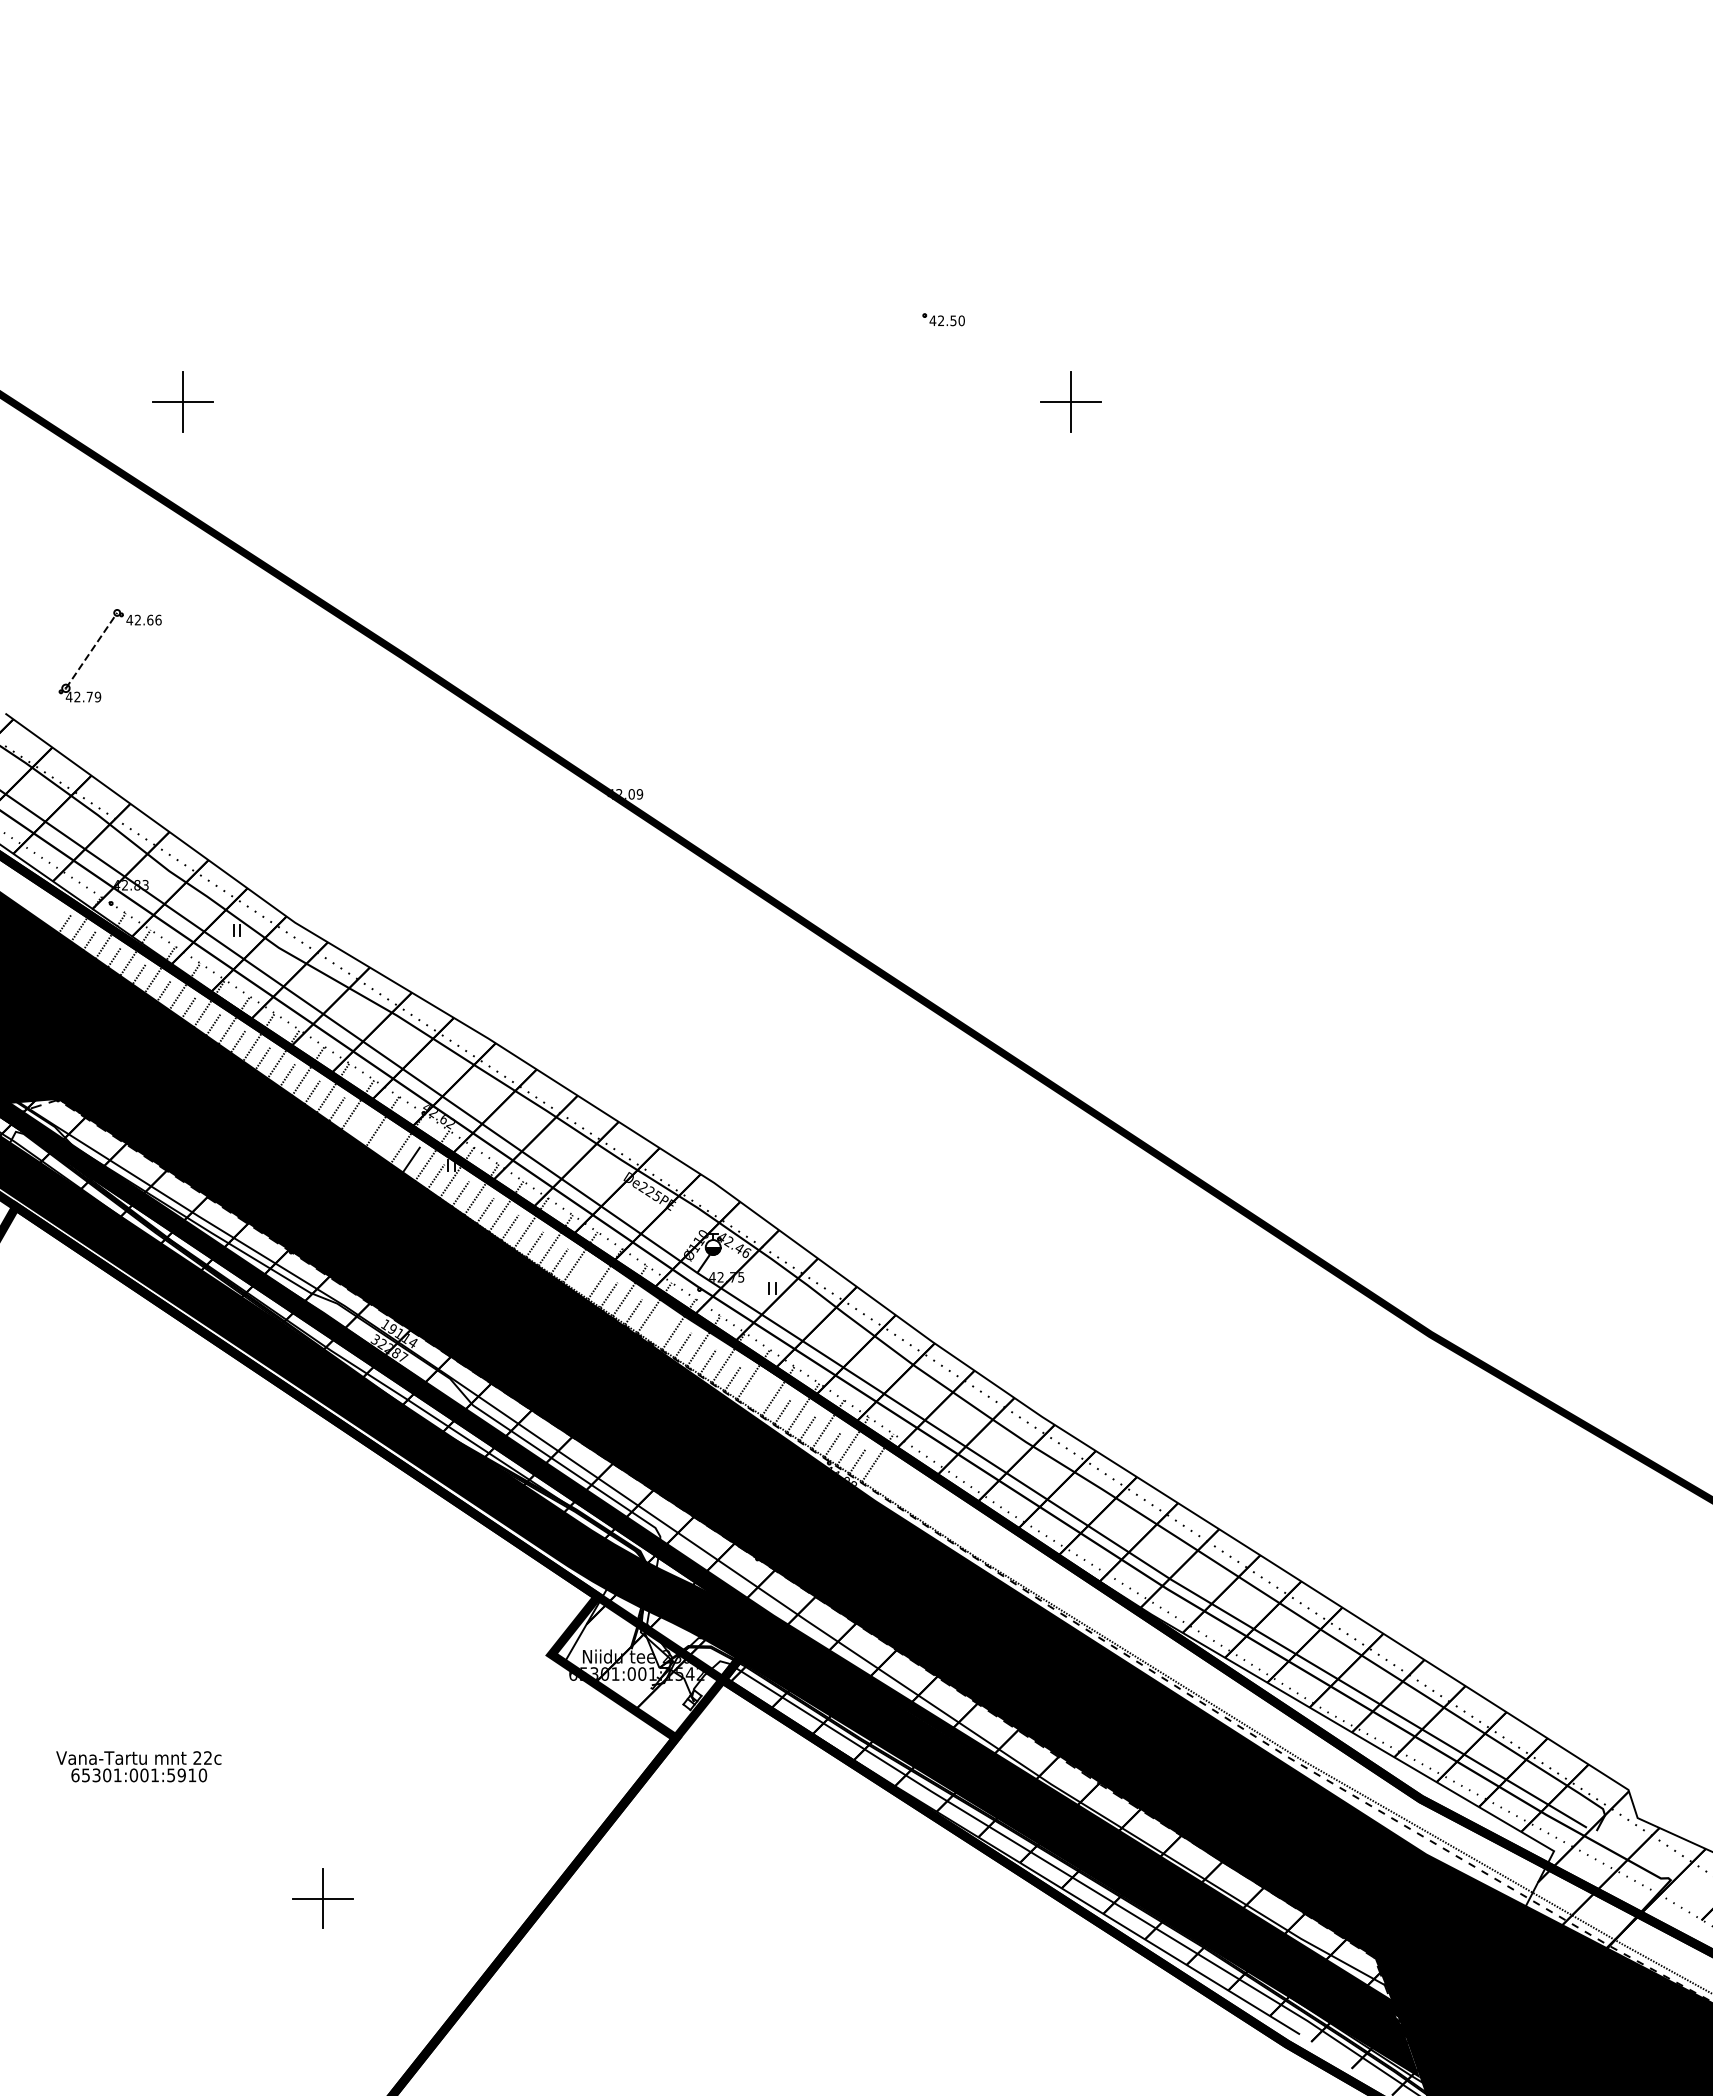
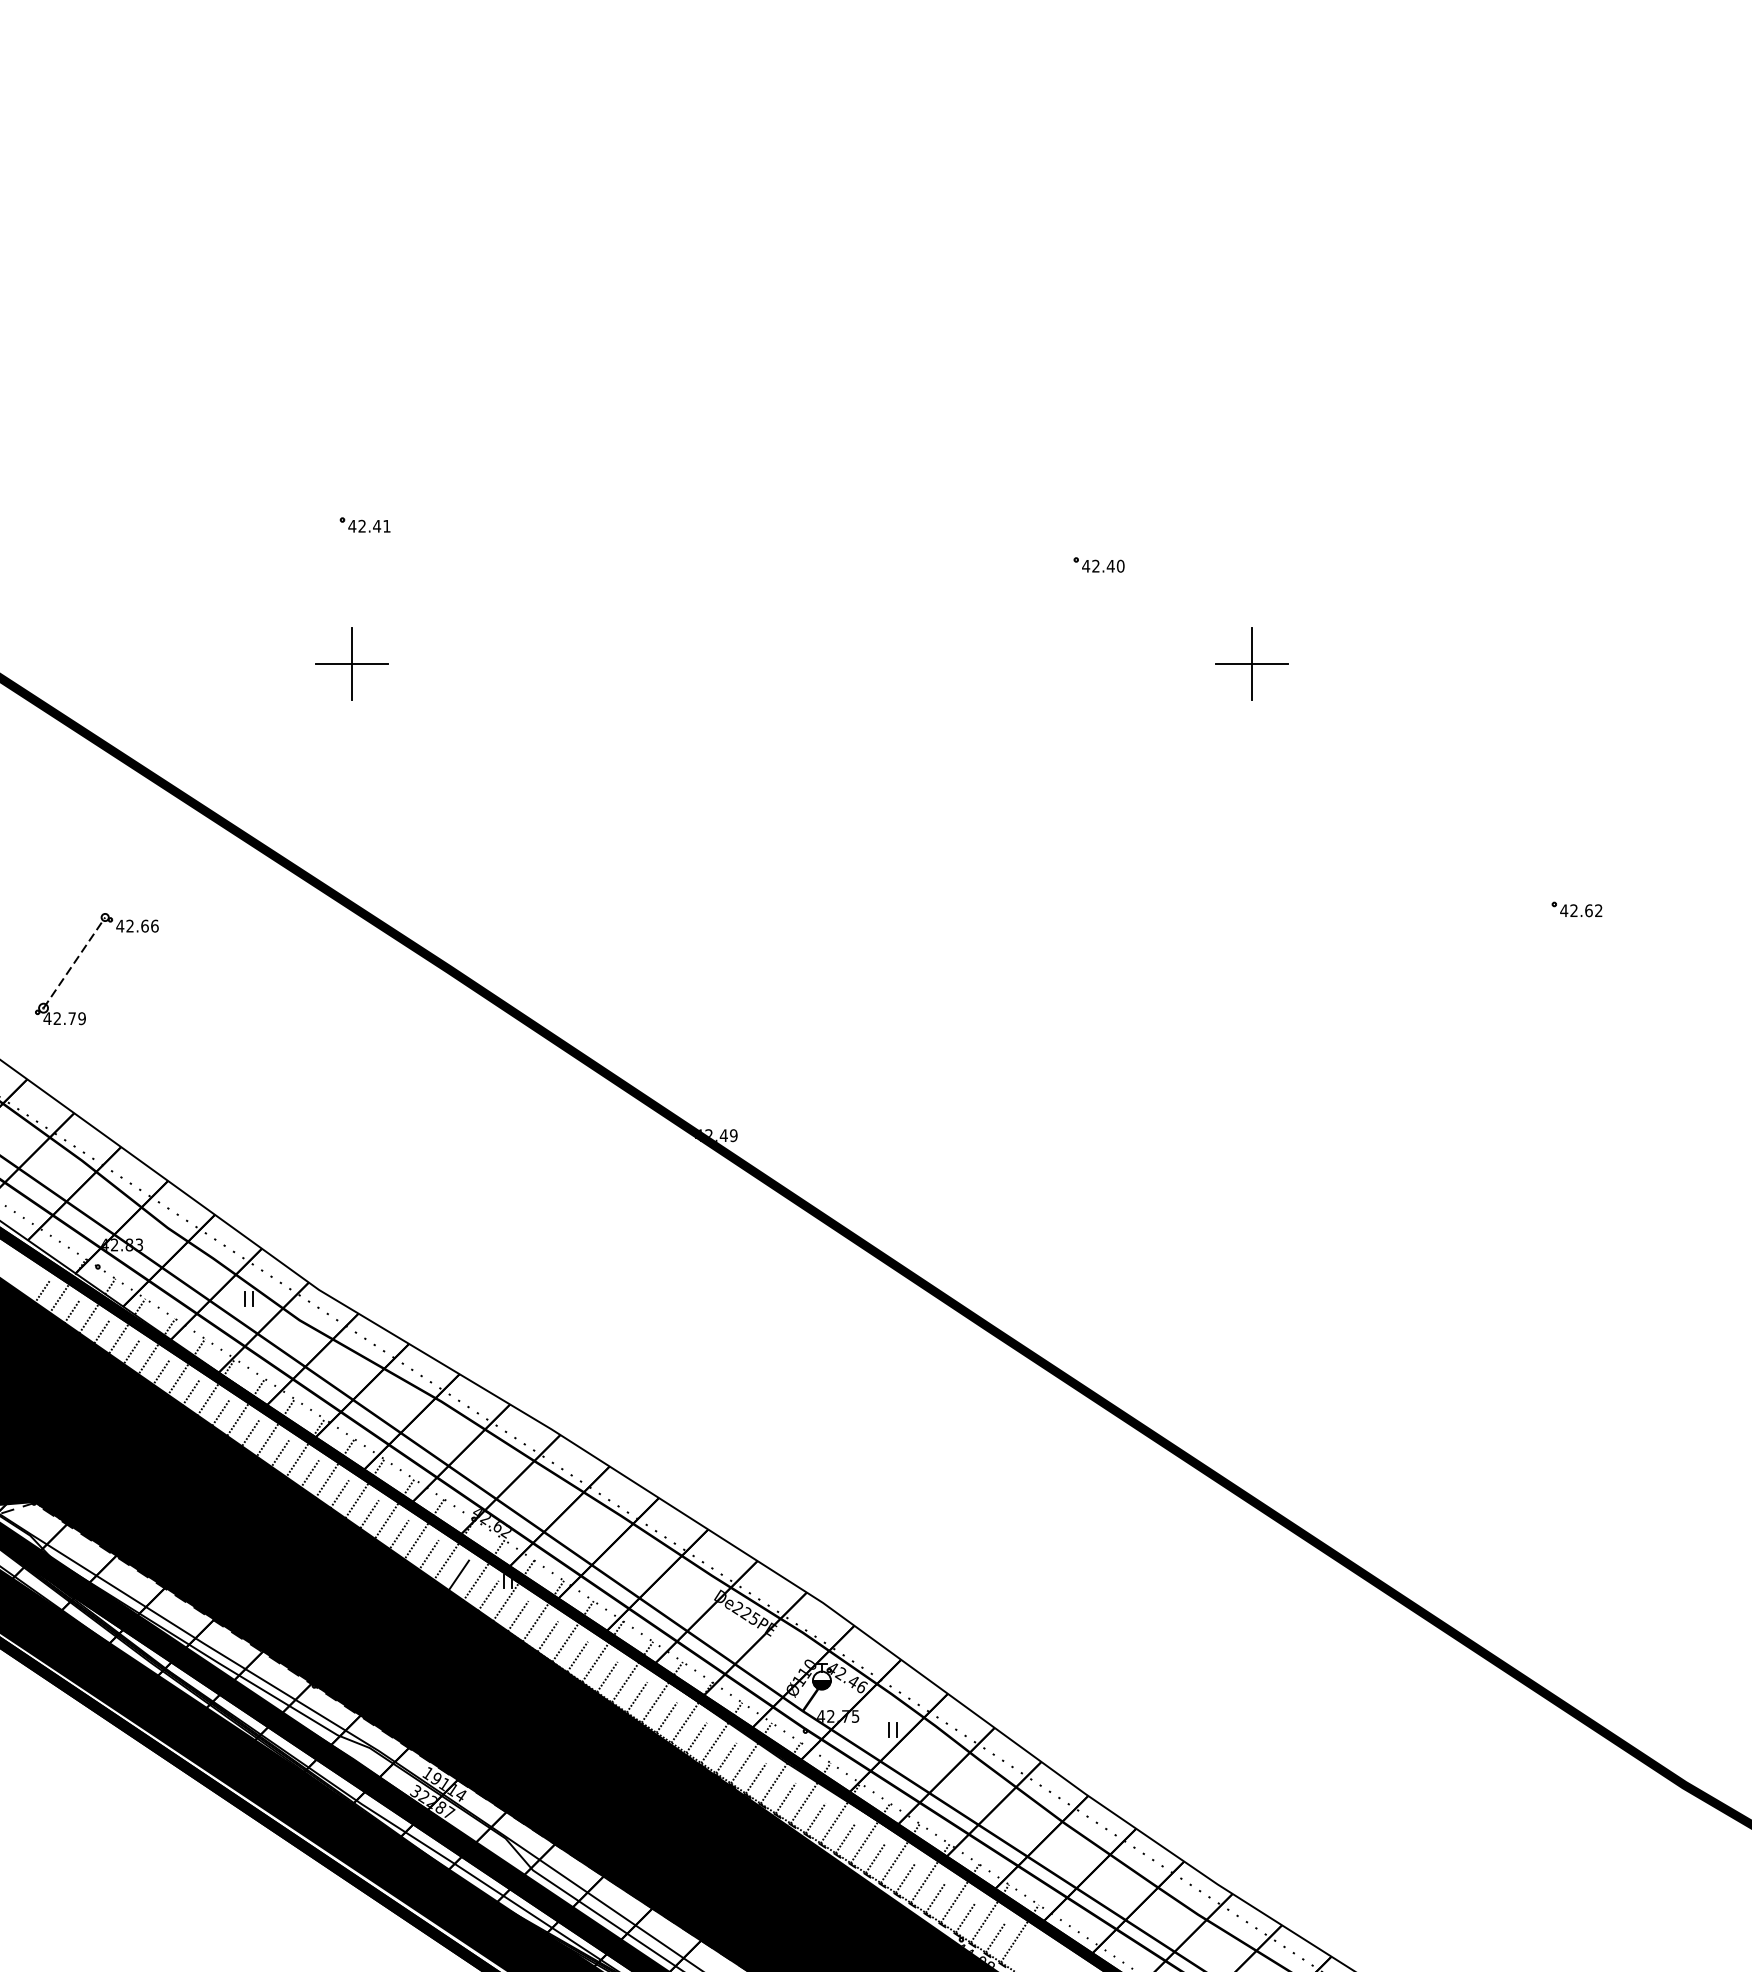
part: (333, 286) -> (365, 524), added
text: (953, 320) -> (1110, 565), 42.50 -> 42.40
part: (182, 401) -> (352, 663), moved
part: (1340, 605) -> (1576, 908), added
text: (631, 794) -> (723, 1135), 42.09 -> 42.49
line: (360, 1126) -> (397, 1535), added
line: (385, 1143) -> (427, 1555), added
line: (583, 1277) -> (665, 1716), added
line: (658, 1328) -> (756, 1777), added
line: (757, 1394) -> (875, 1857), added

